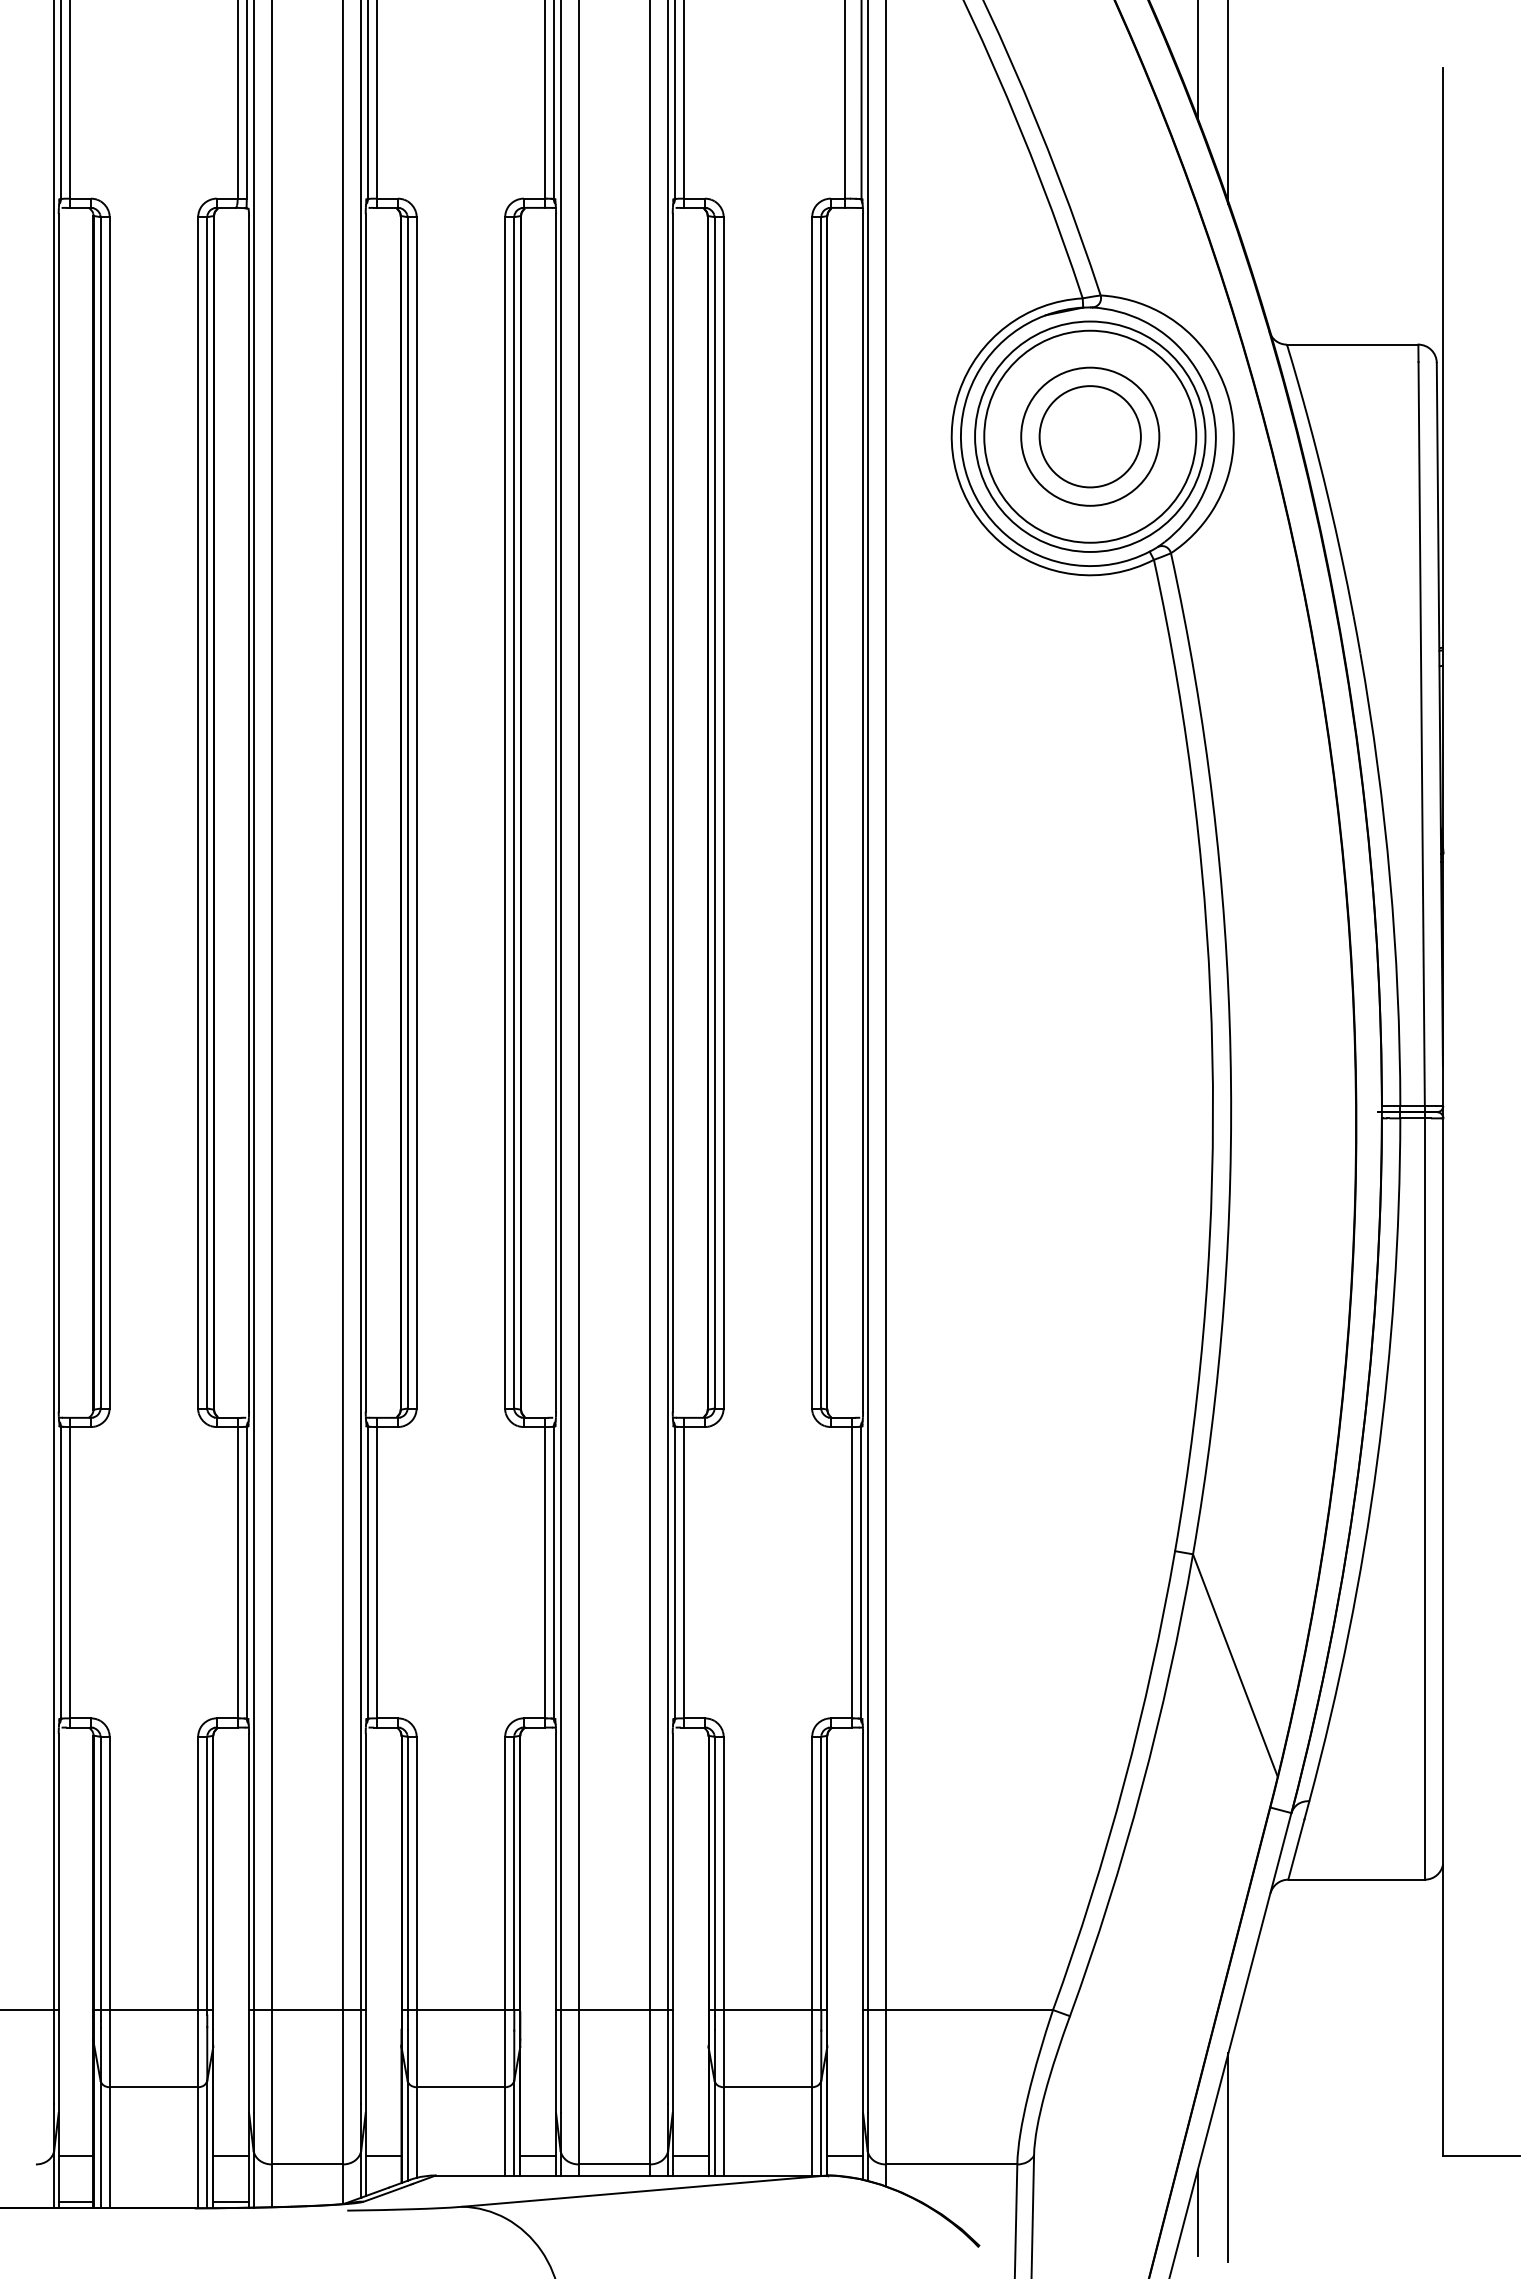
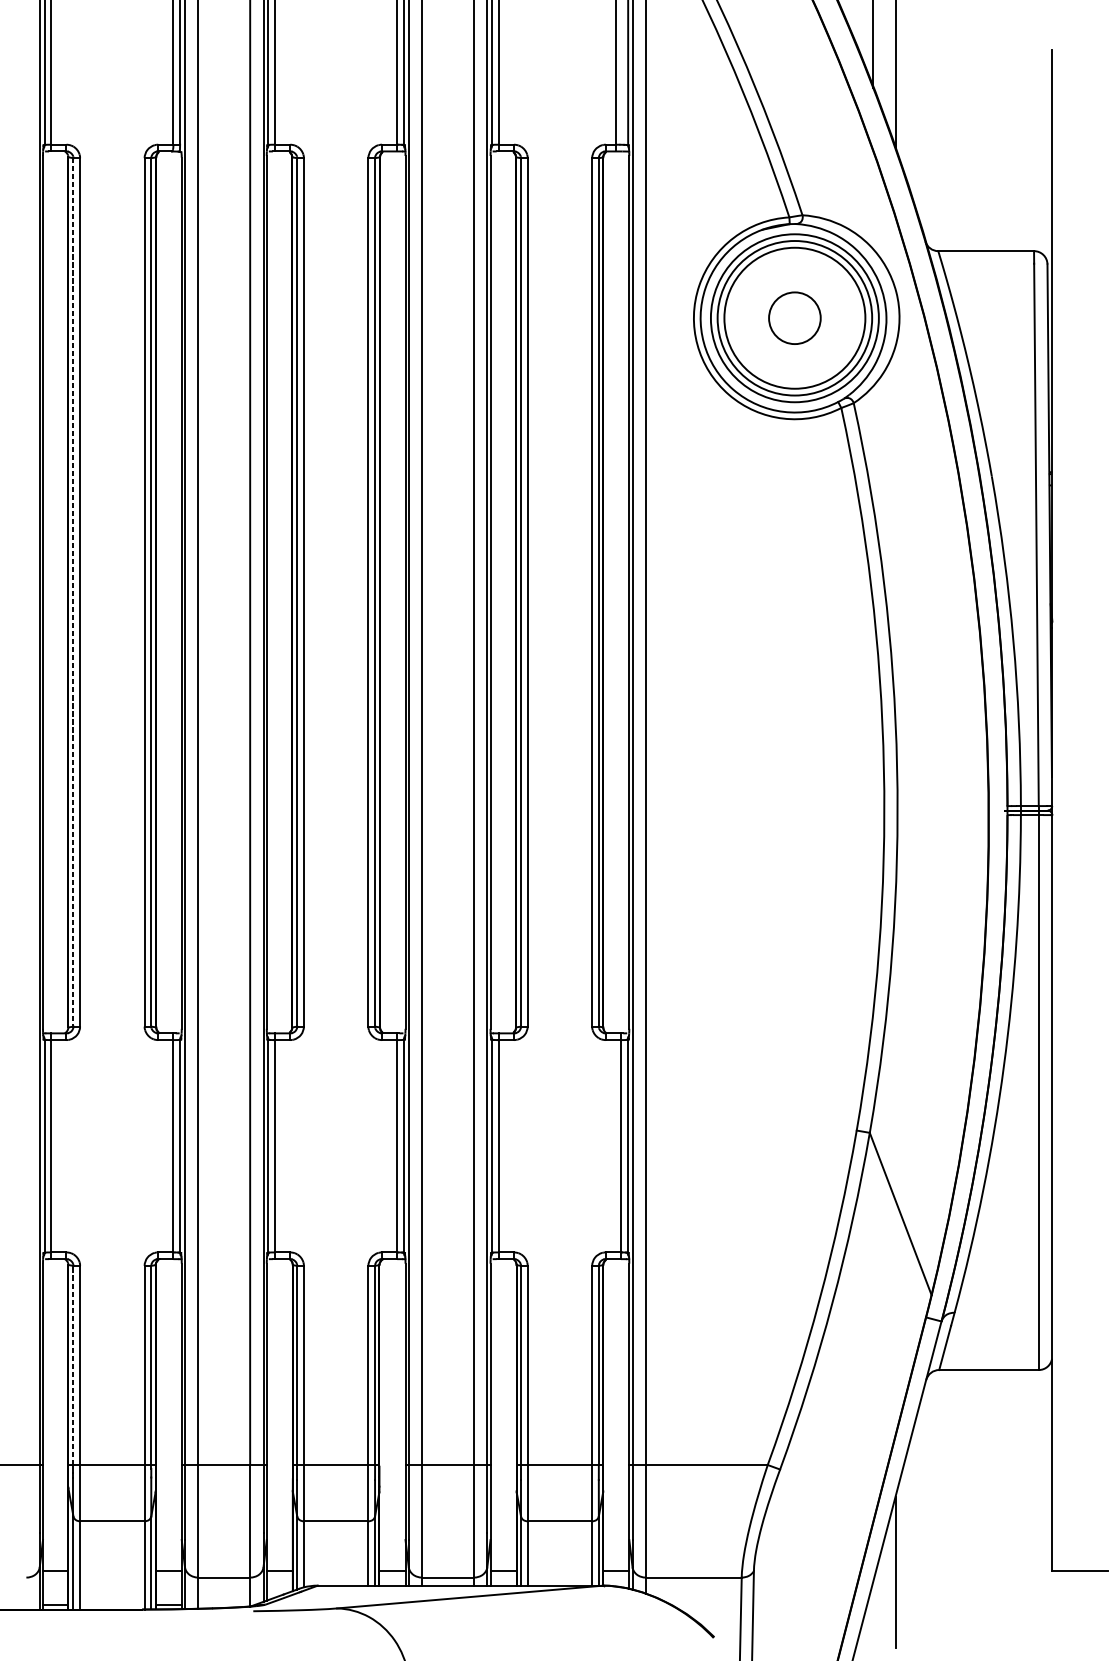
circle: (1089, 436) -> (794, 318), size x0.7
circle: (1090, 436) -> (795, 318), size x1.4
line: (100, 812) -> (73, 592), solid -> dashed
line: (100, 1873) -> (73, 1365), solid -> dashed
line: (1197, 2213) -> (873, 1613), removed

